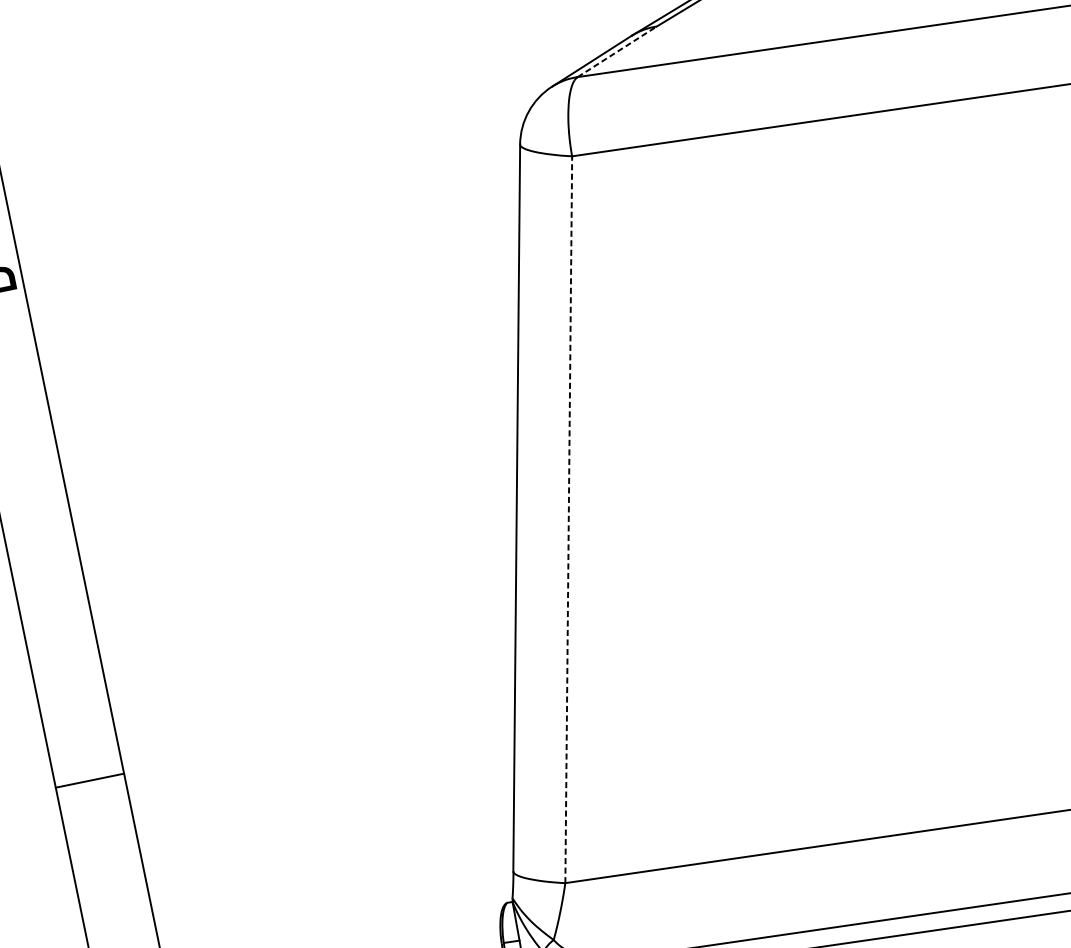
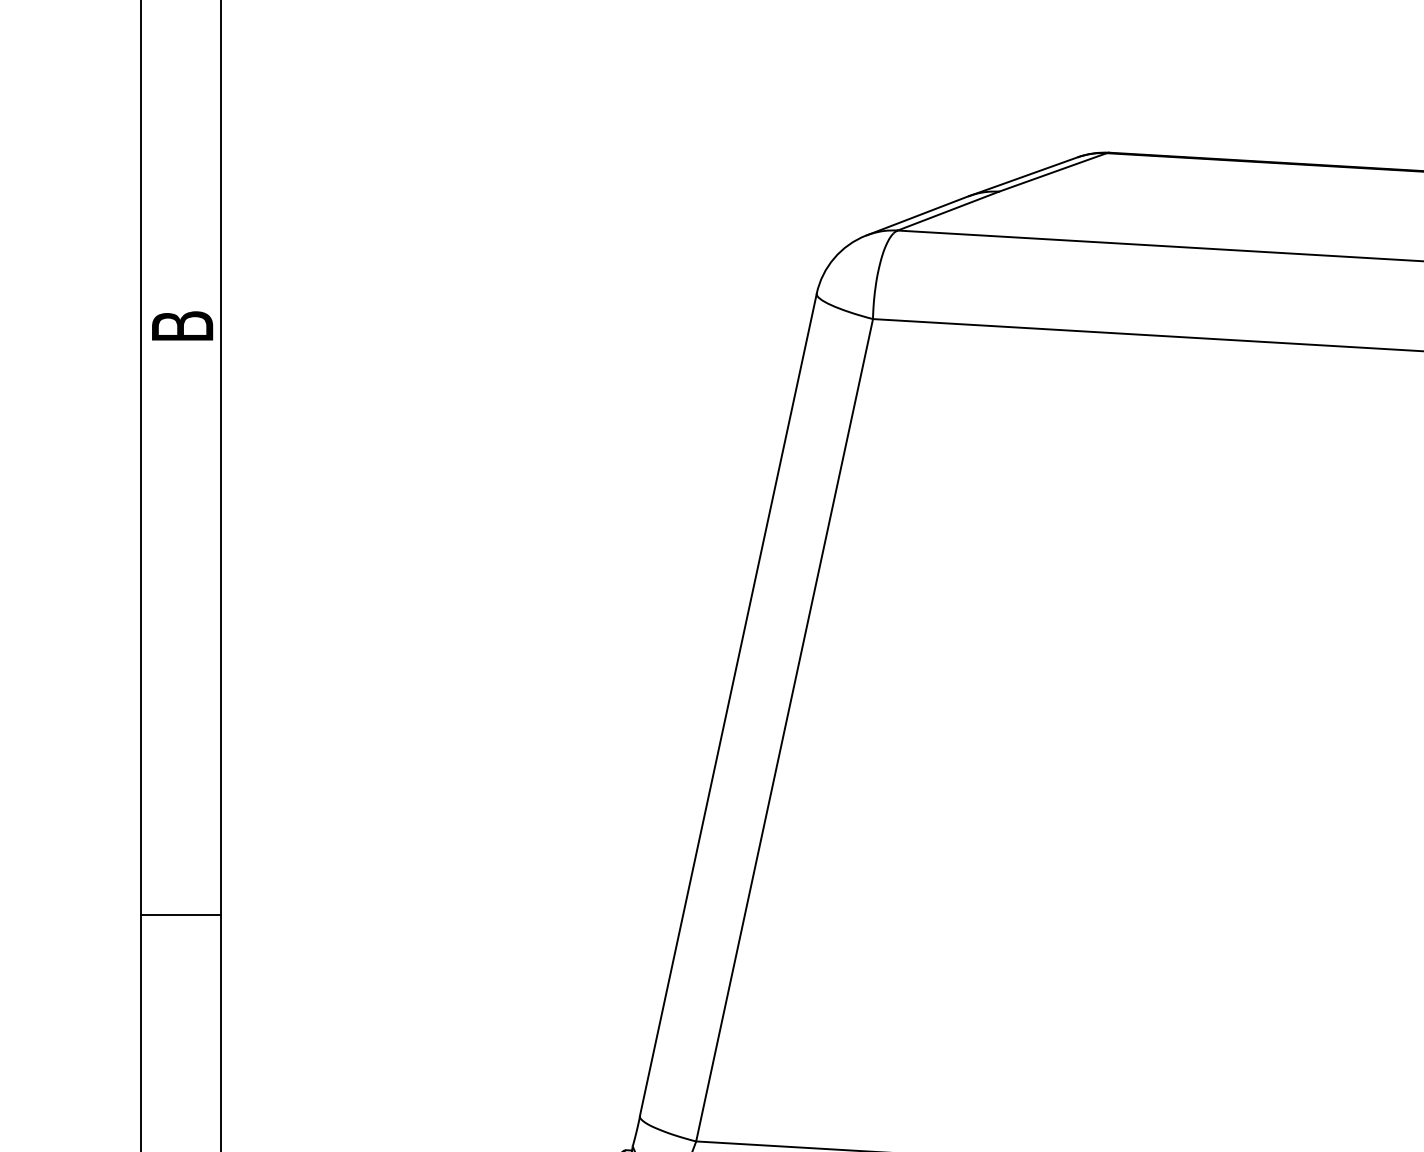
line: (617, 51) -> (948, 210), dashed -> solid
line: (568, 519) -> (784, 730), dashed -> solid

